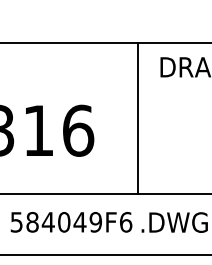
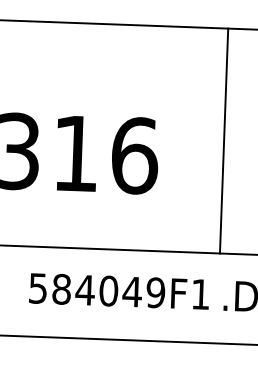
text: (126, 221) -> (201, 293), 584049F6 -> 584049F1

